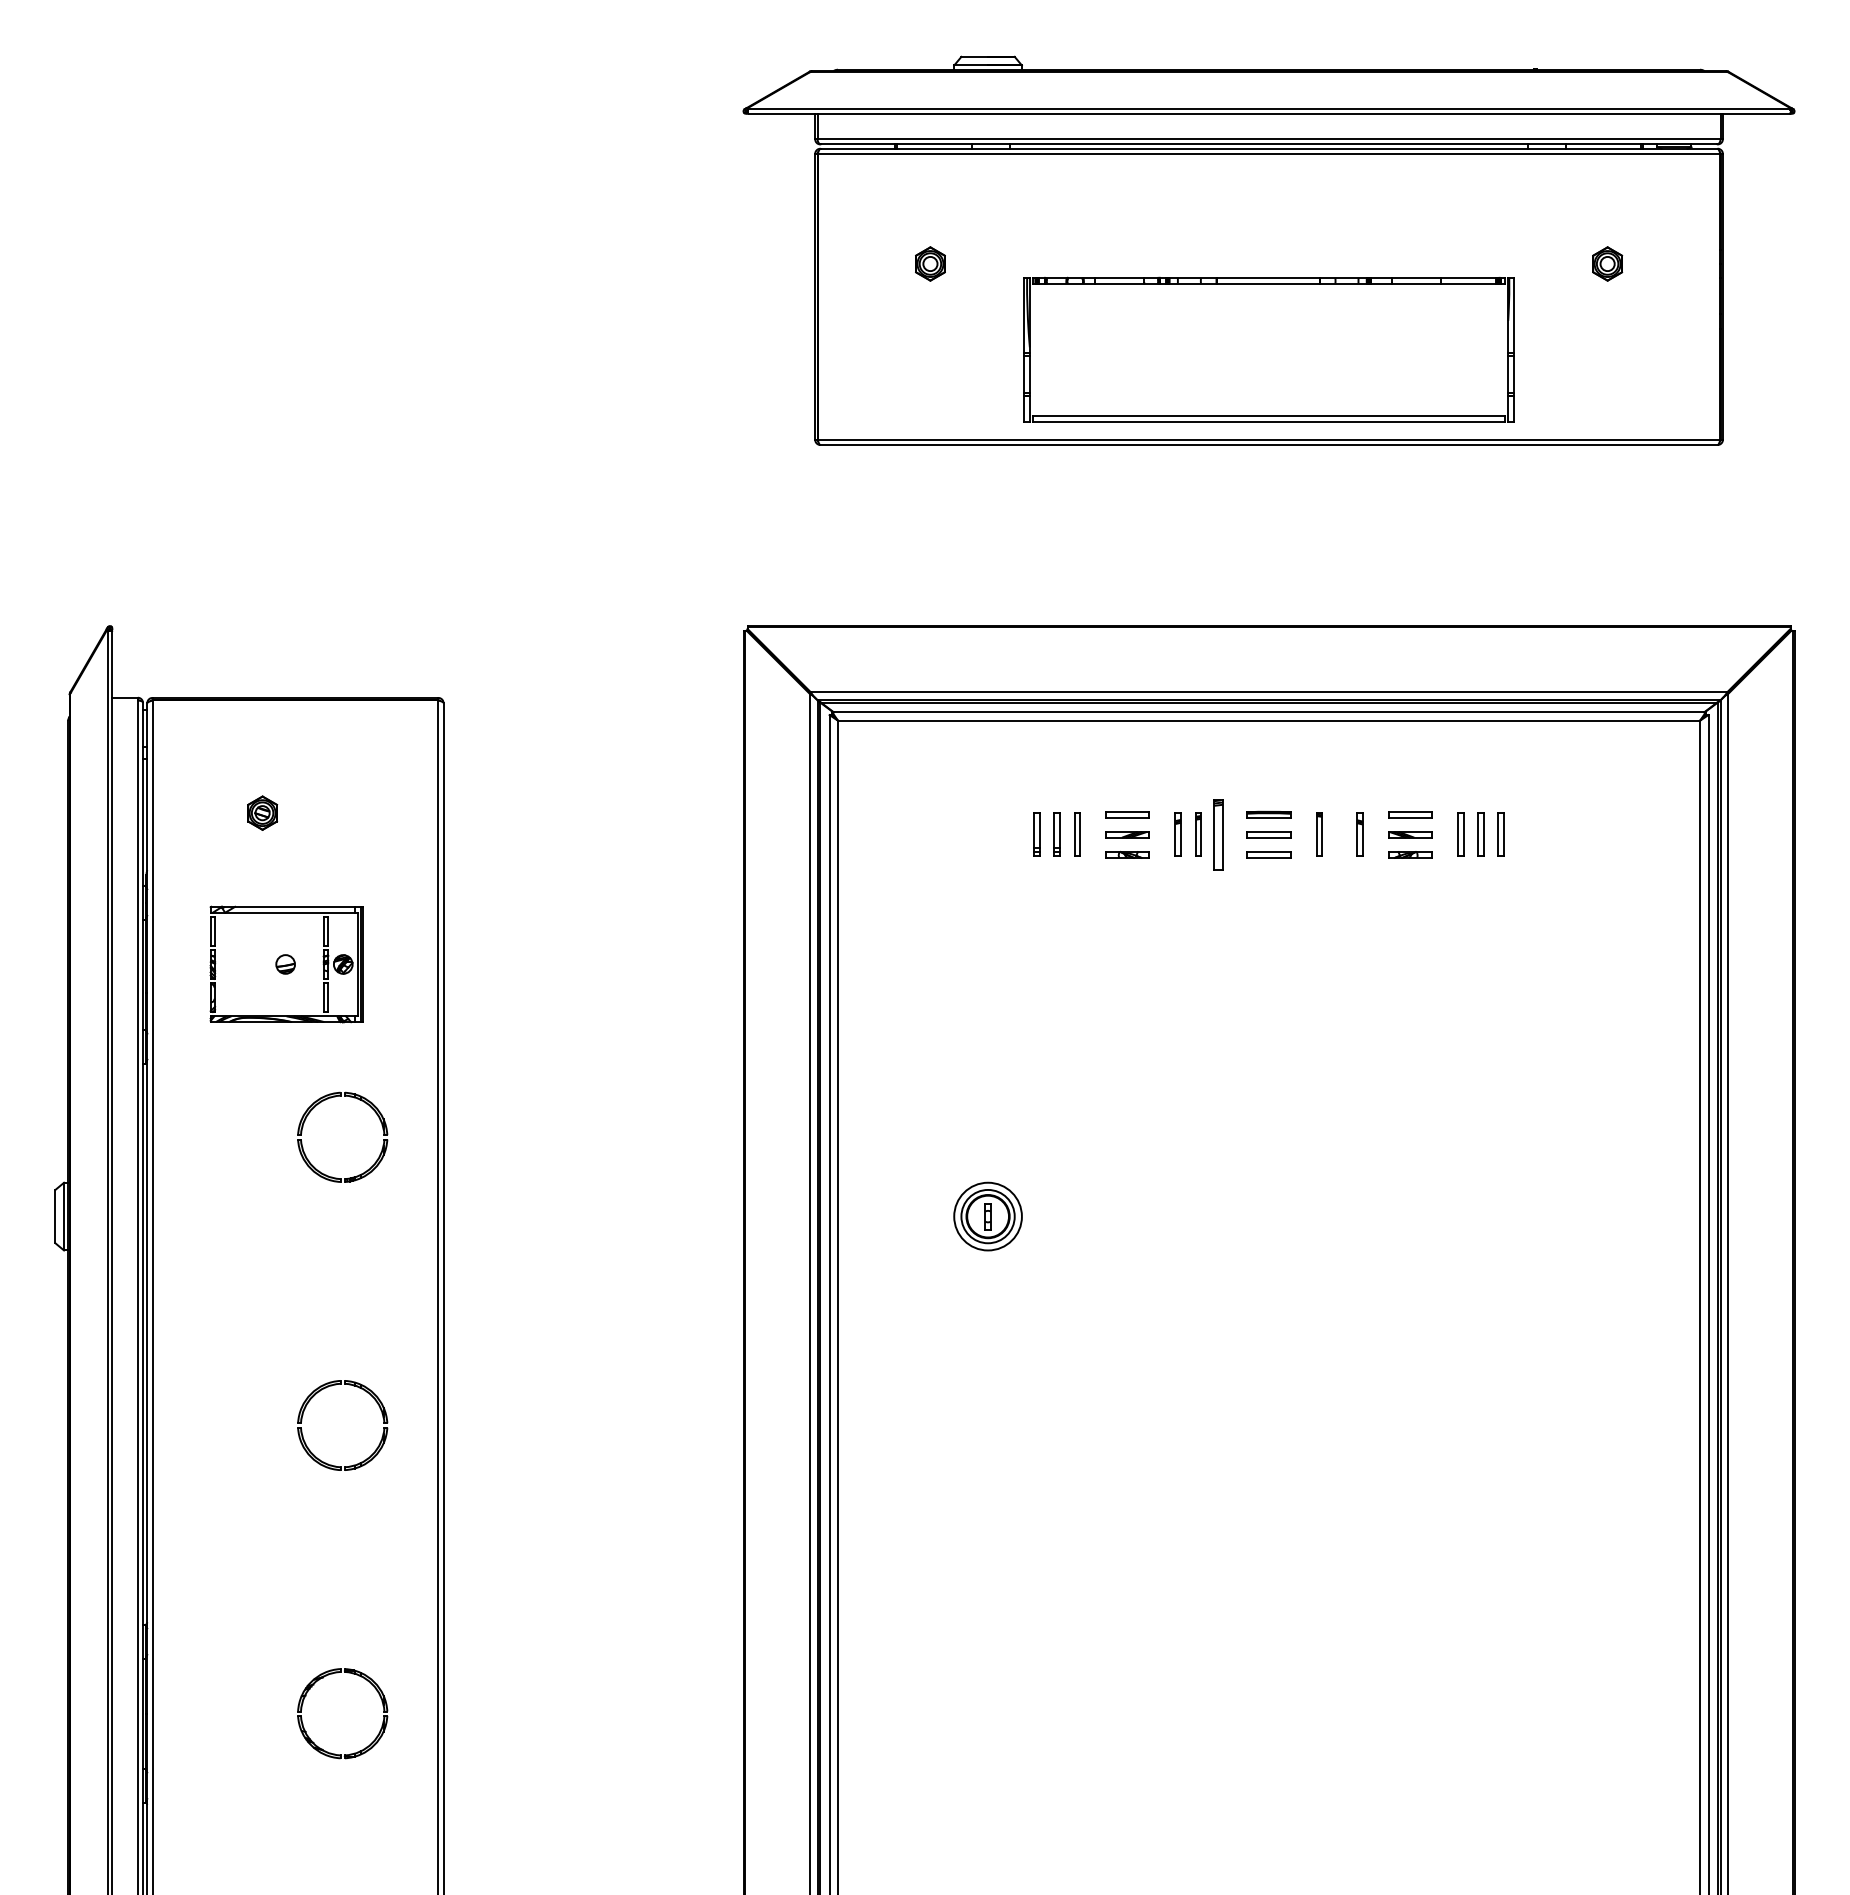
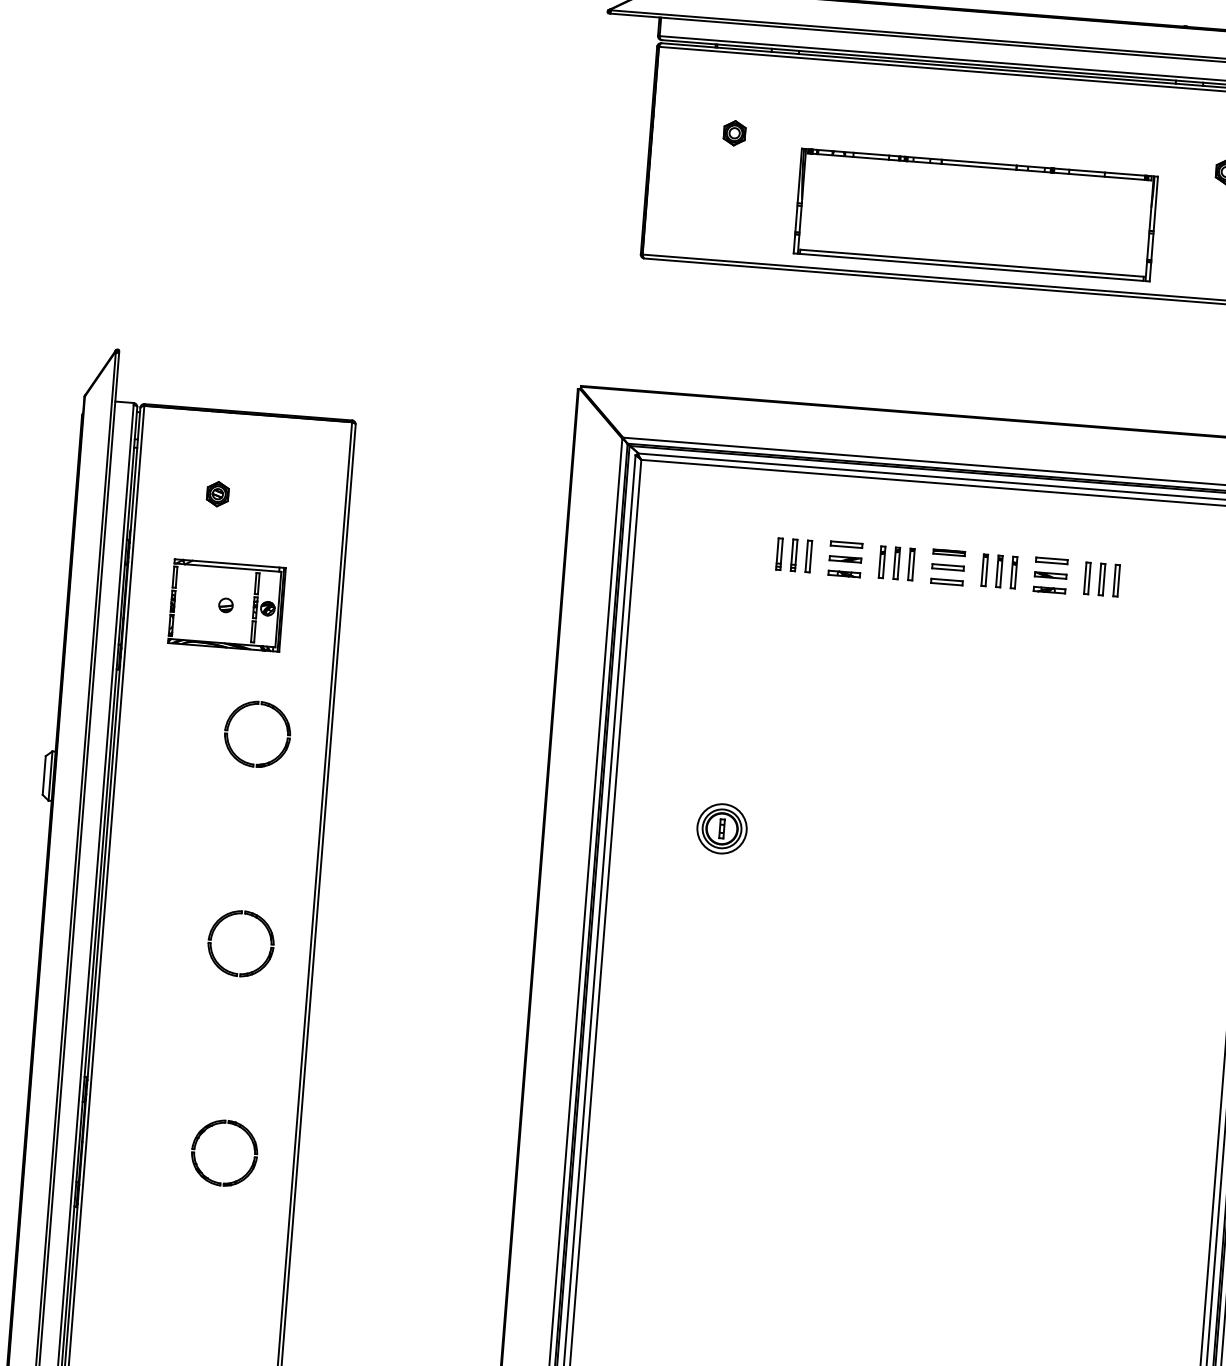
part: (1218, 834) -> (911, 564), size x0.62
part: (1339, 834) -> (999, 571), added

